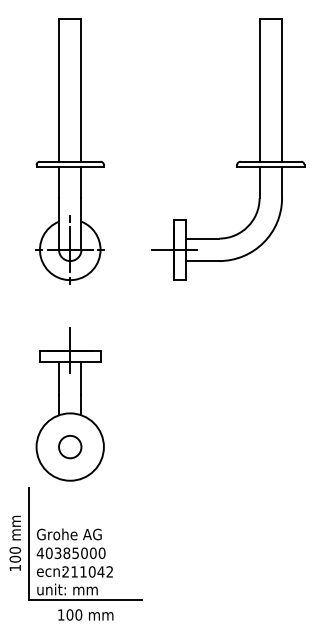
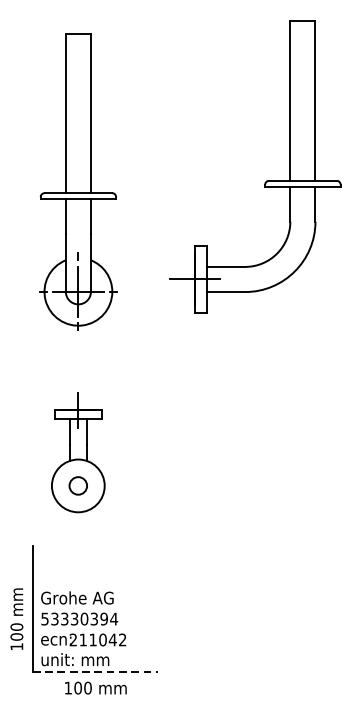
part: (69, 151) -> (77, 181), moved
part: (69, 404) -> (77, 452), size x0.7
text: (14, 542) -> (16, 618), moved
text: (70, 553) -> (78, 619), 40385000 -> 53330394
line: (86, 600) -> (96, 671), solid -> dashed

